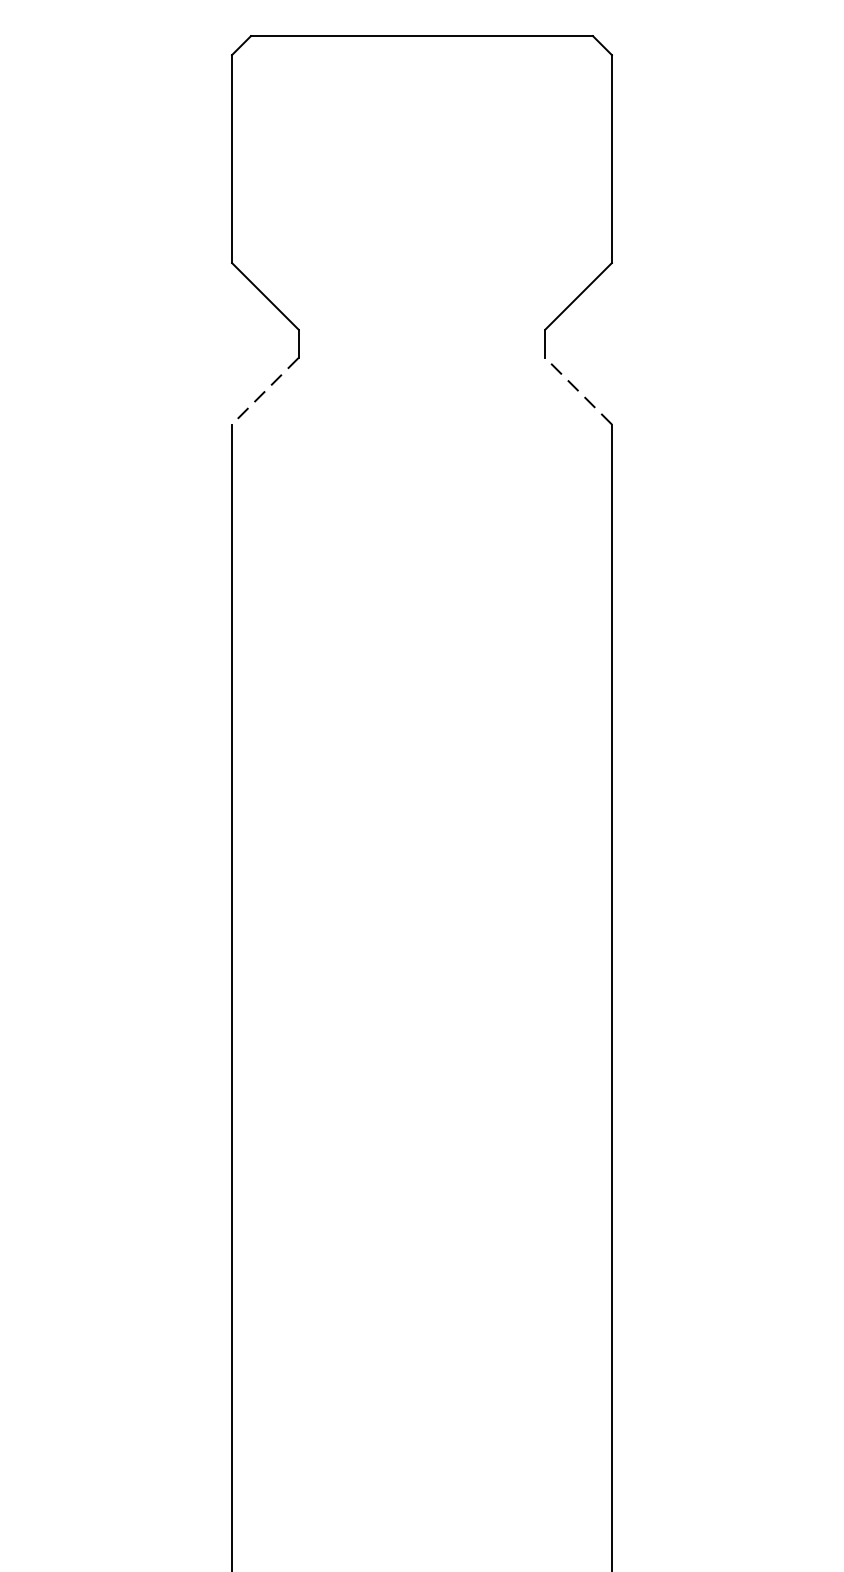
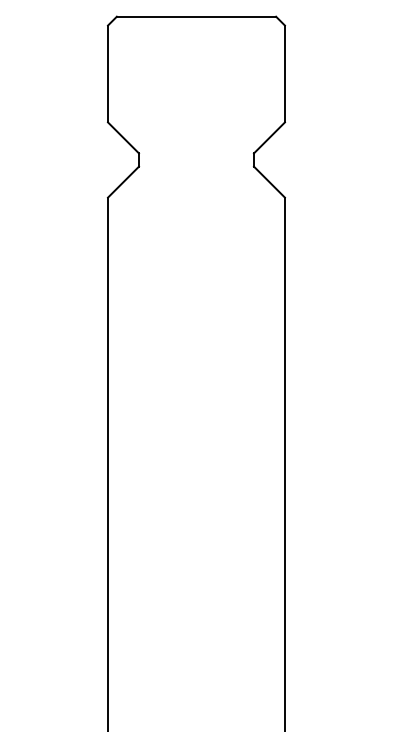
line: (265, 392) -> (123, 182), dashed -> solid
line: (578, 392) -> (269, 182), dashed -> solid

